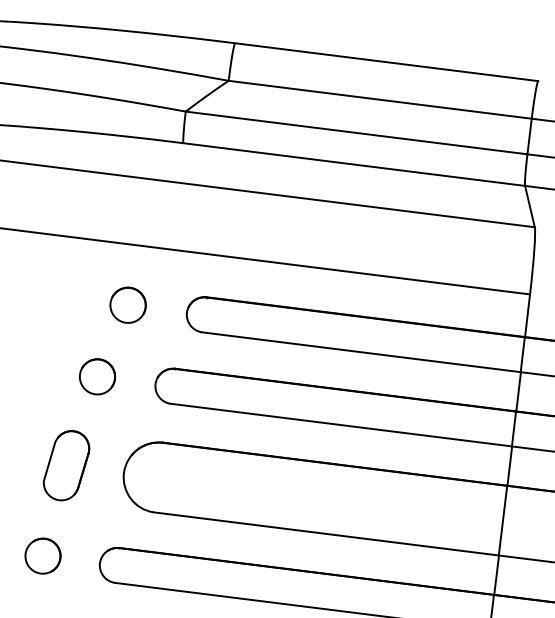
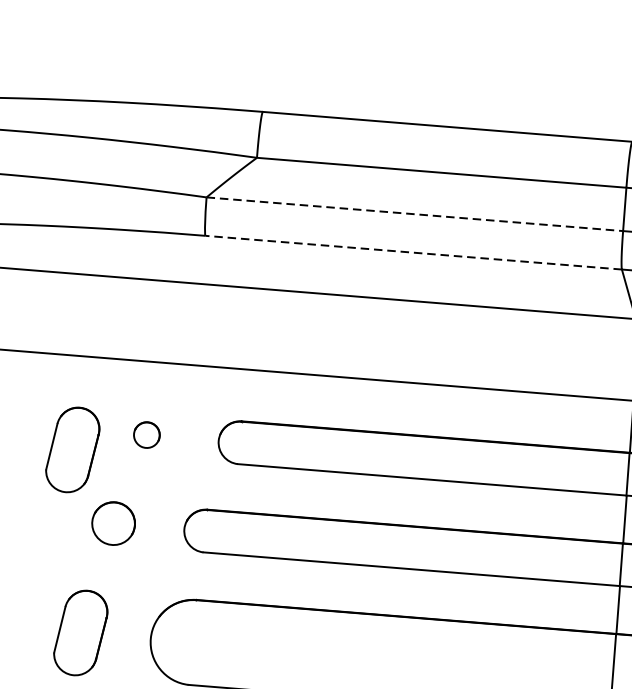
line: (357, 133) -> (415, 214), solid -> dashed
line: (353, 164) -> (412, 252), solid -> dashed
part: (127, 304) -> (146, 434), size x0.6
part: (66, 314) -> (72, 449), added

